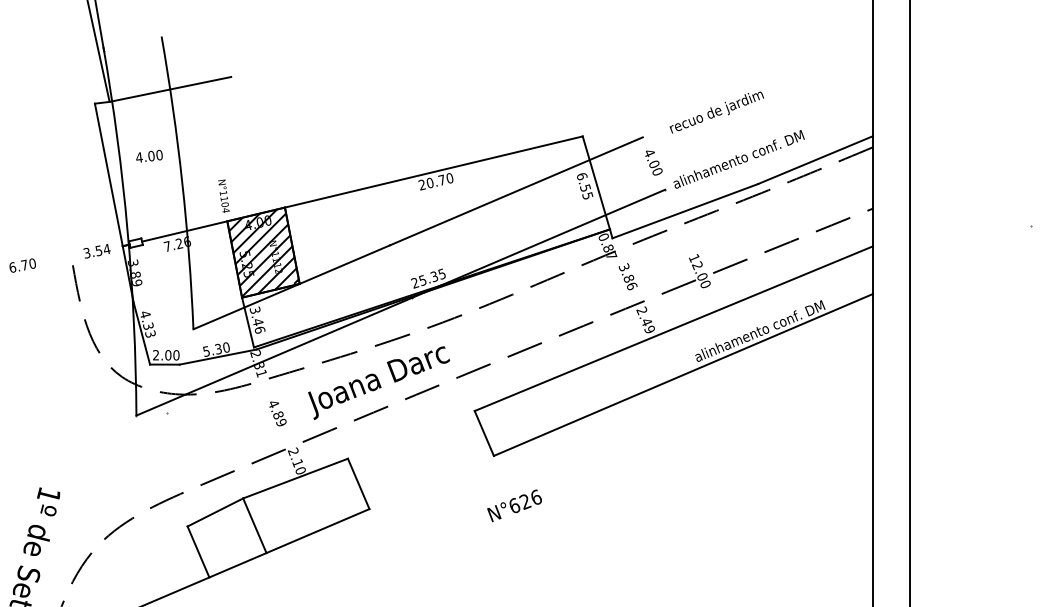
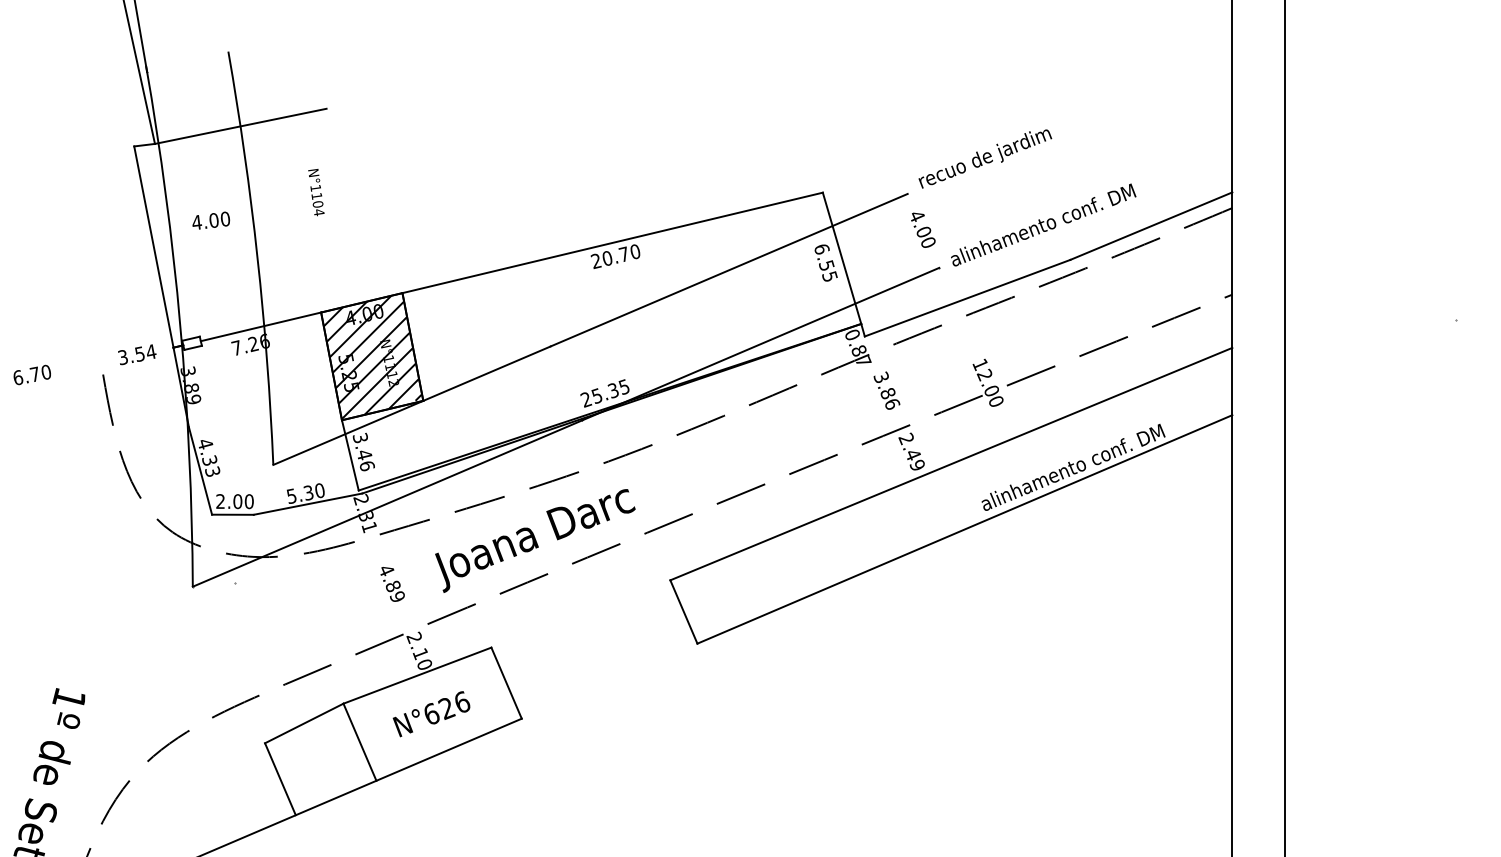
text: (716, 112) -> (984, 158), moved
text: (223, 195) -> (315, 191), moved
text: (514, 505) -> (431, 713), moved

